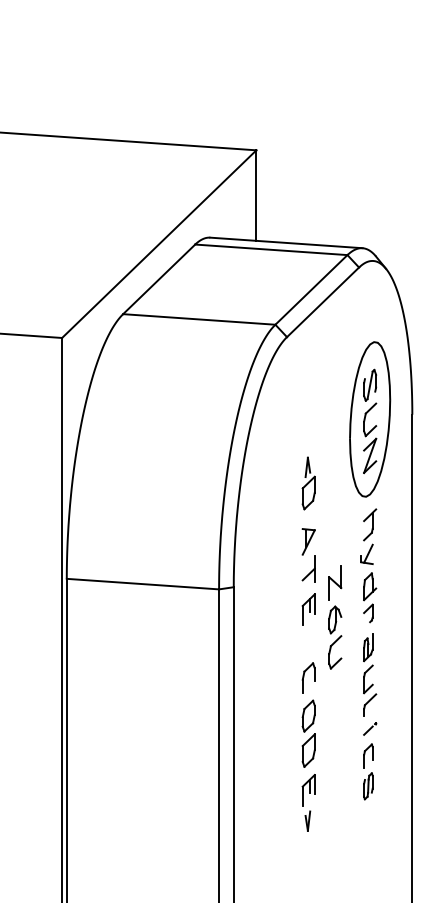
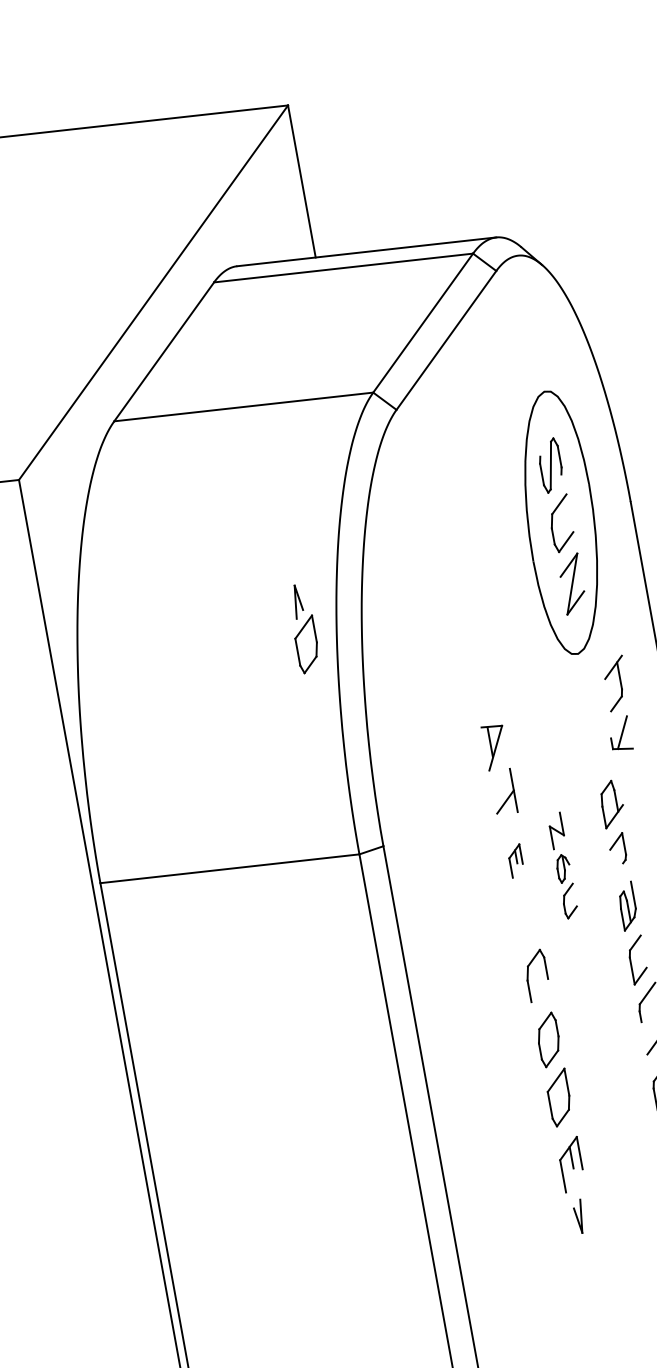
part: (308, 483) -> (303, 628), moved
part: (368, 536) -> (617, 703), moved
part: (308, 609) -> (515, 860), size x0.6
part: (335, 617) -> (563, 866), size x0.6

